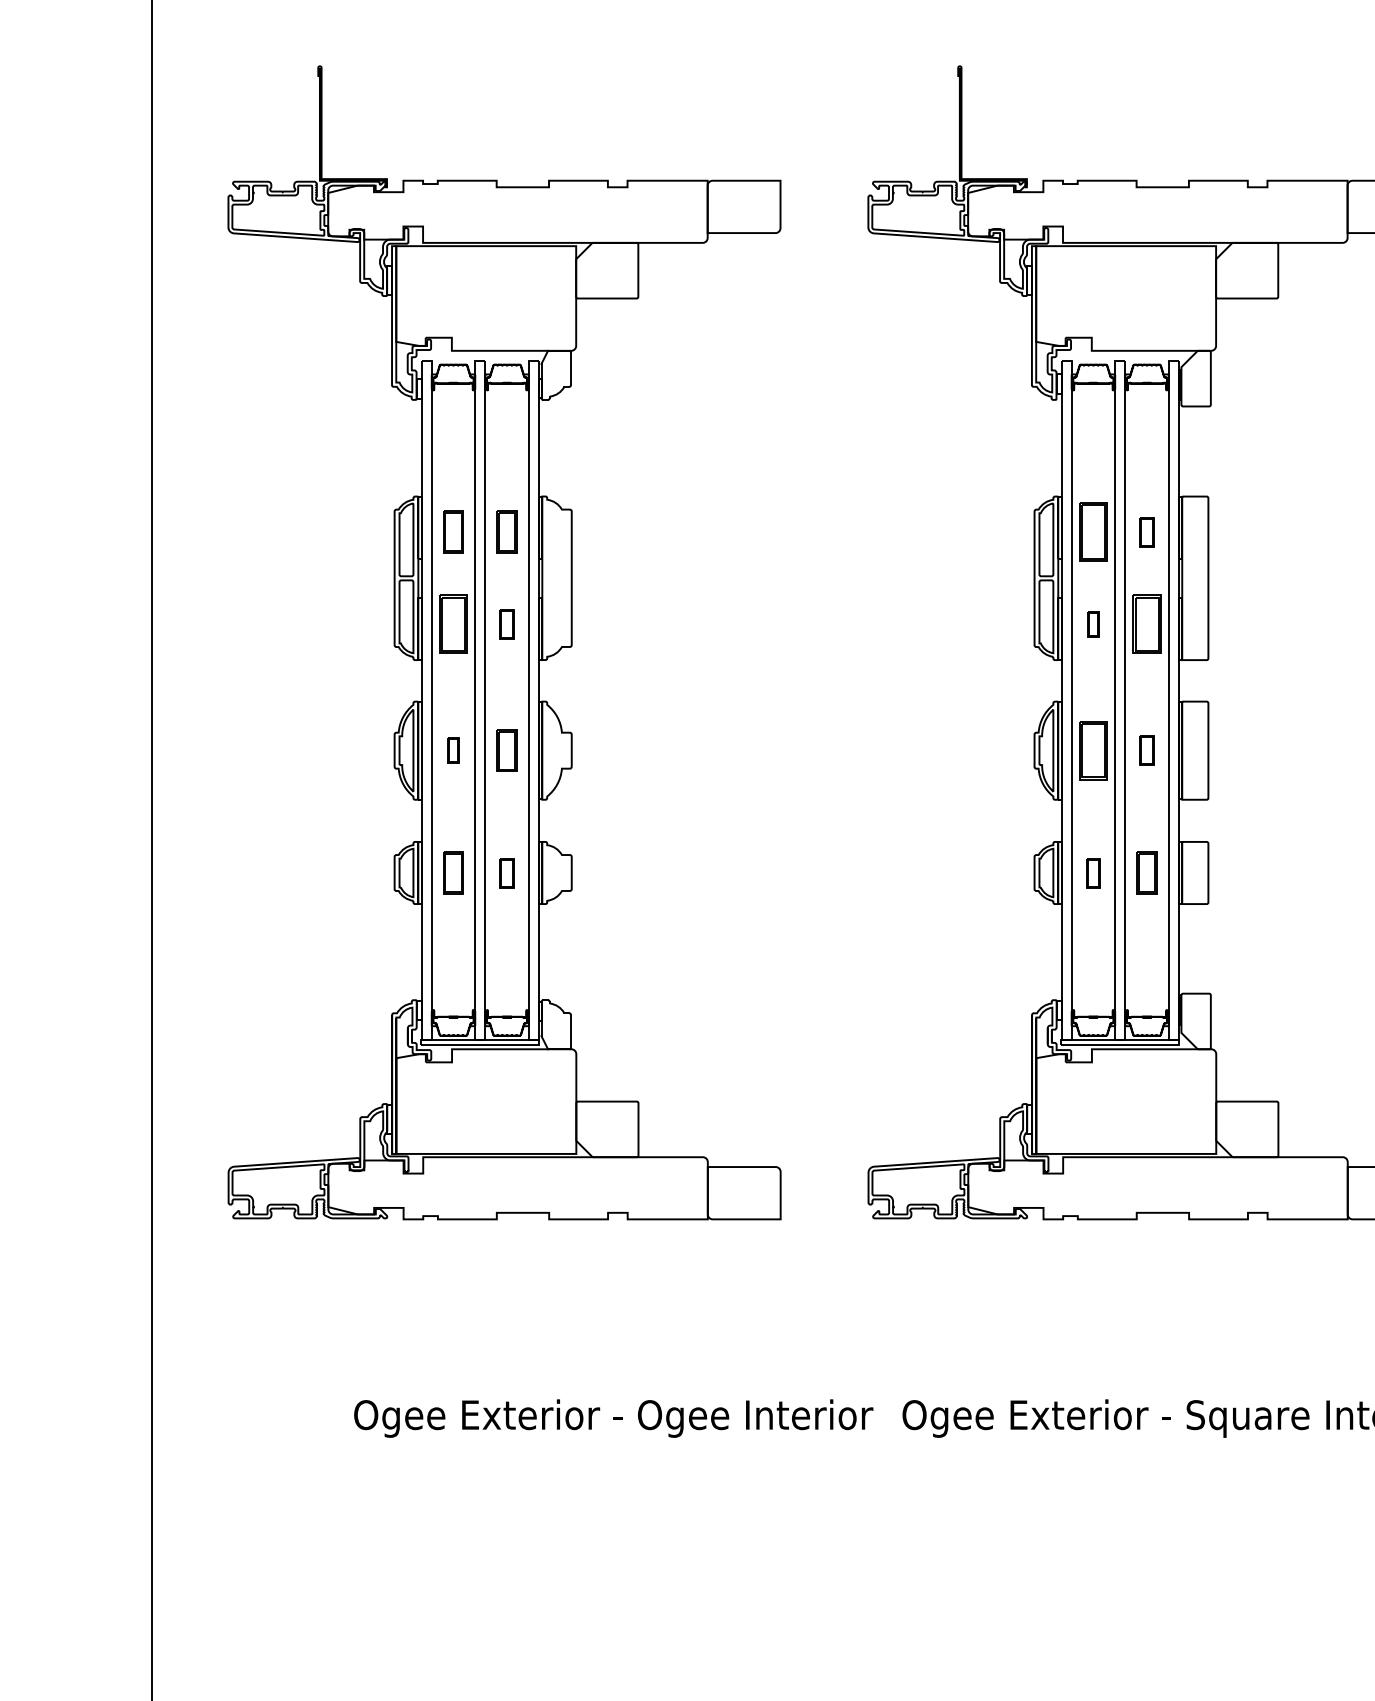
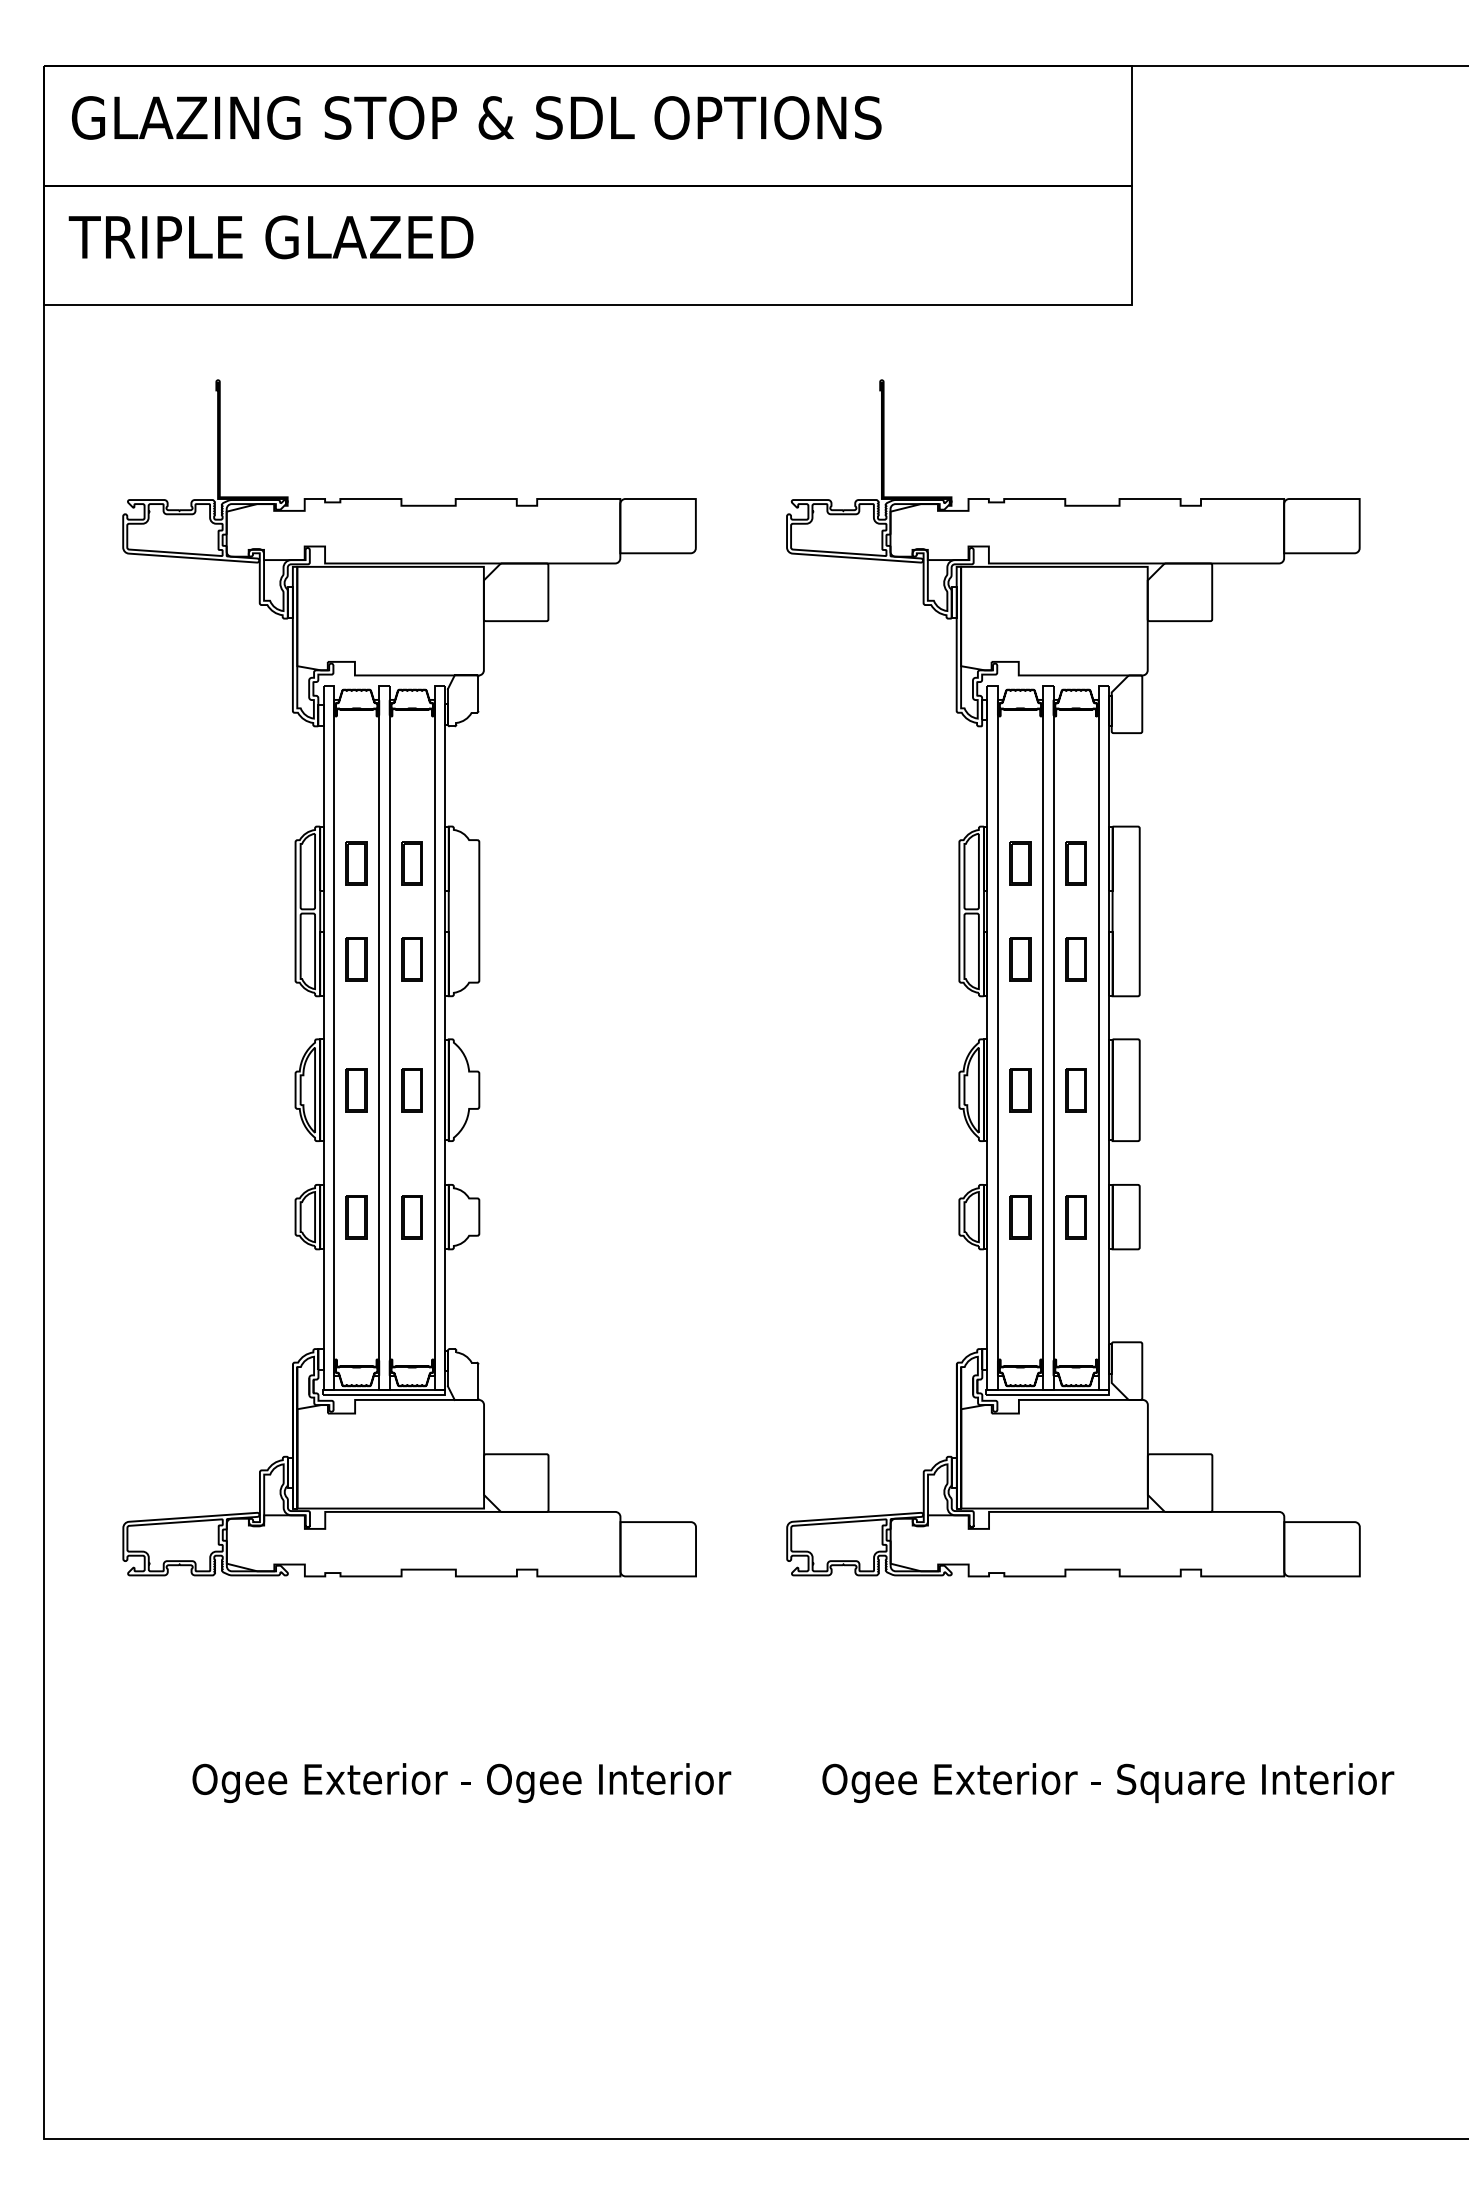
part: (1093, 532) -> (1020, 863), size x0.71
part: (1146, 532) -> (1075, 863), size x1.43
part: (453, 624) -> (356, 959), size x0.71
part: (506, 624) -> (411, 959), size x1.43
part: (1093, 624) -> (1020, 959), size x1.67
part: (1146, 624) -> (1075, 959), size x0.71
part: (453, 750) -> (356, 1090), size x1.67
part: (1093, 750) -> (1020, 1090), size x0.71
part: (1146, 750) -> (1075, 1090), size x1.43
part: (506, 873) -> (411, 1217), size x1.43
part: (1093, 873) -> (1020, 1217), size x1.43
text: (613, 1418) -> (461, 1783), moved

